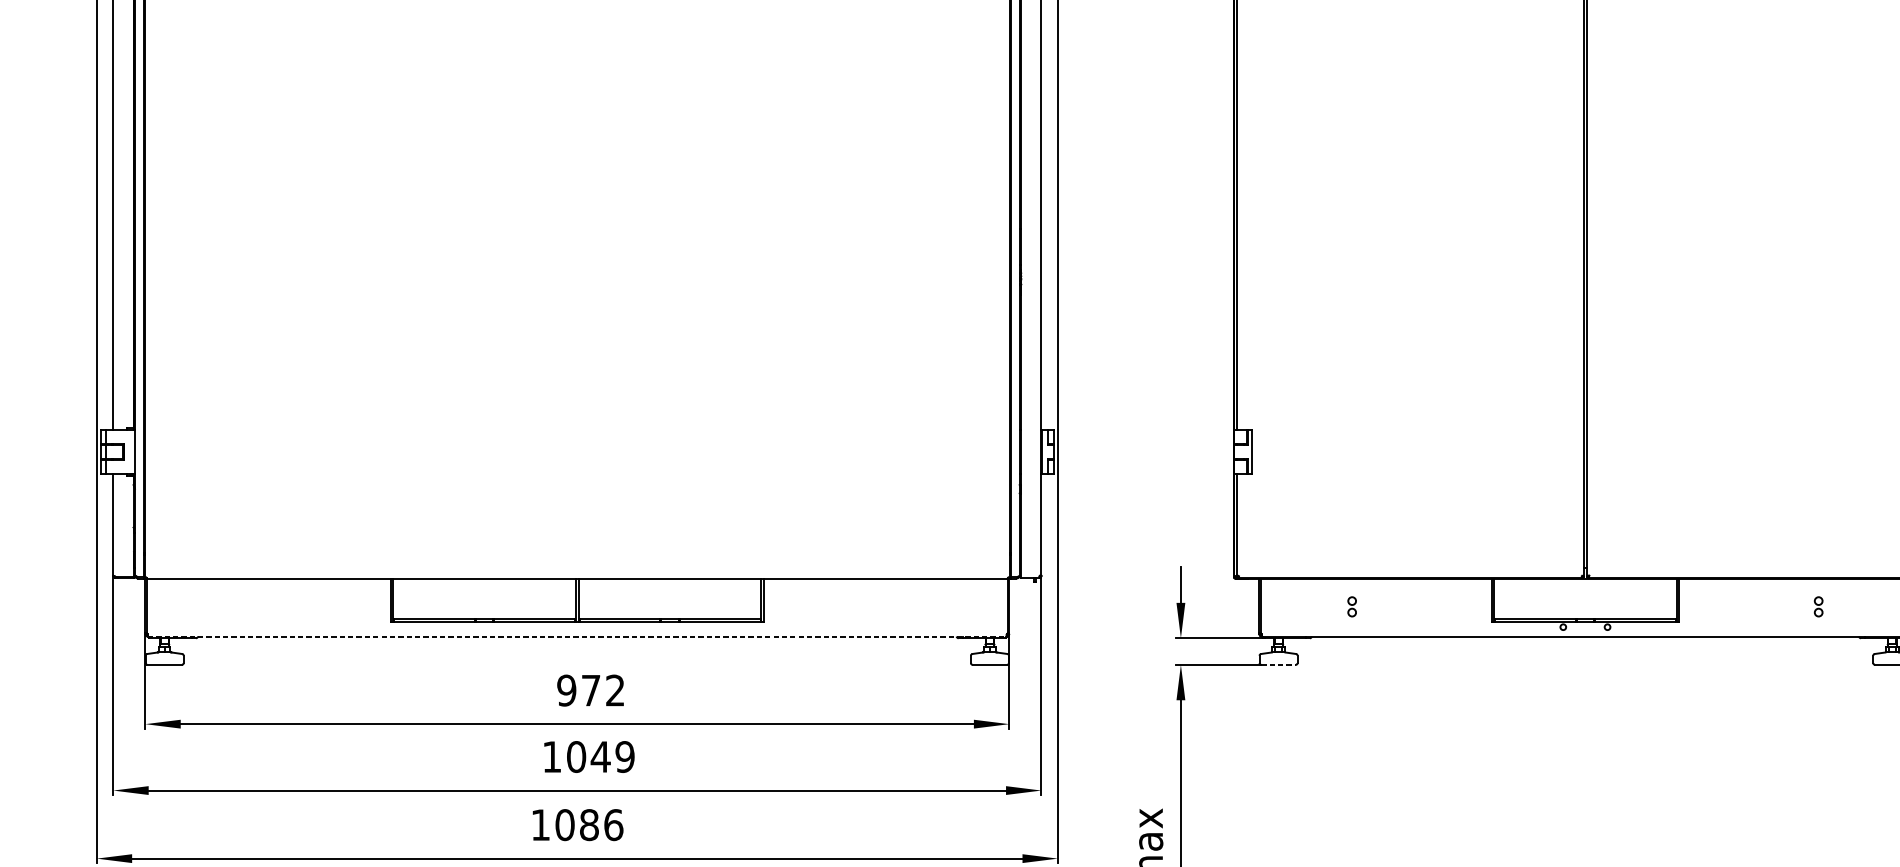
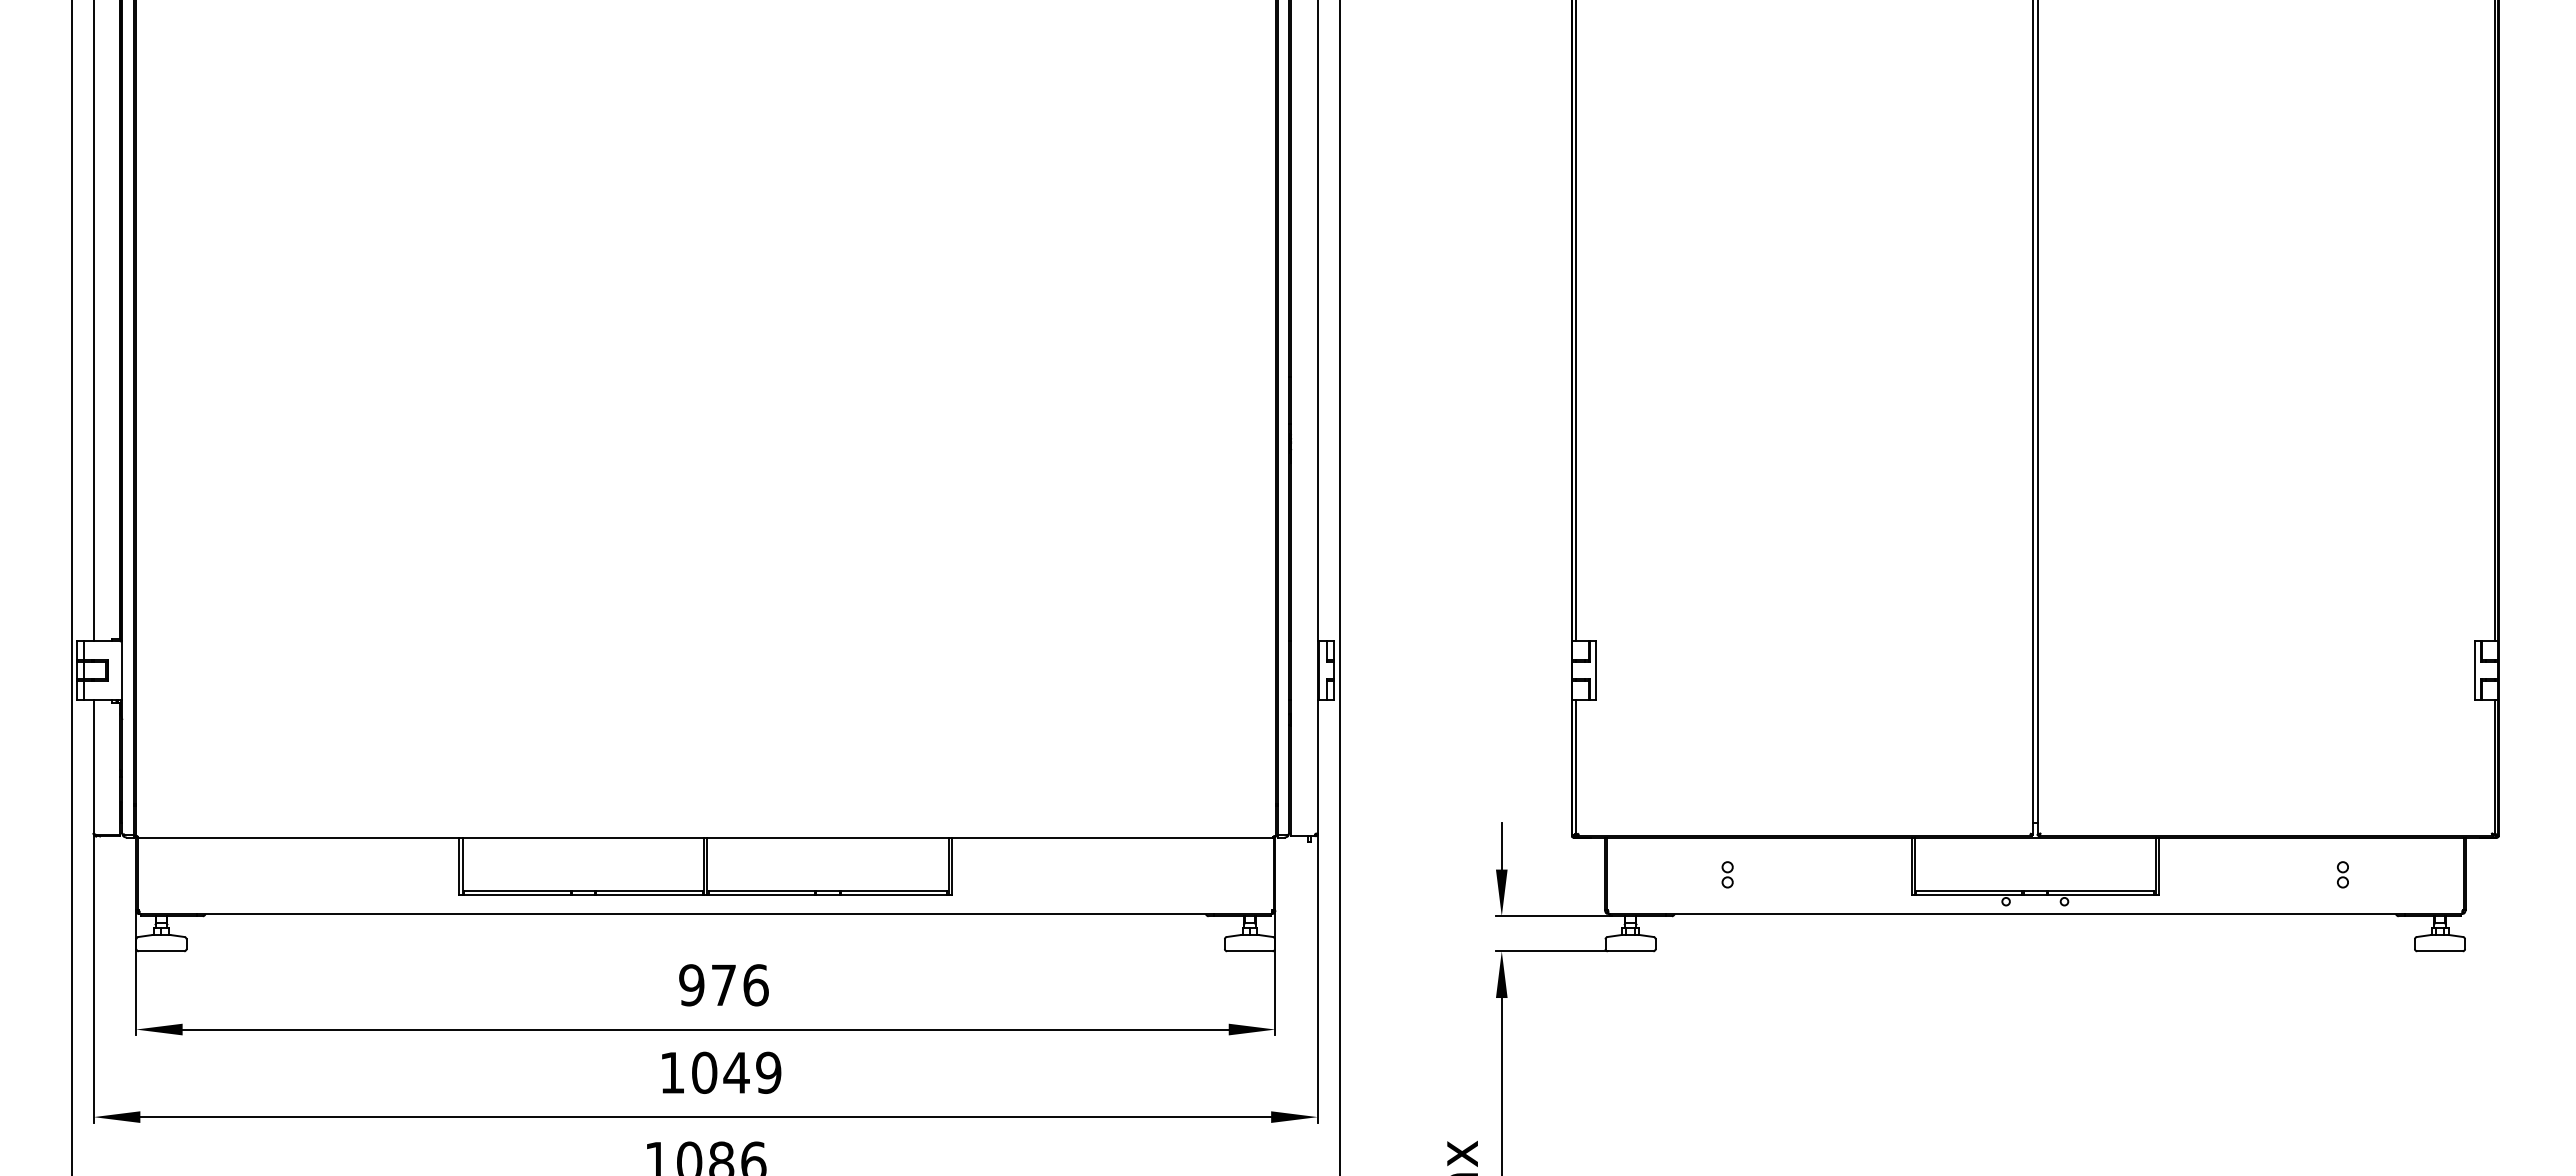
line: (577, 636) -> (706, 913), dashed -> solid
line: (1278, 664) -> (1630, 951), dashed -> solid
text: (615, 690) -> (755, 985), 972 -> 976

